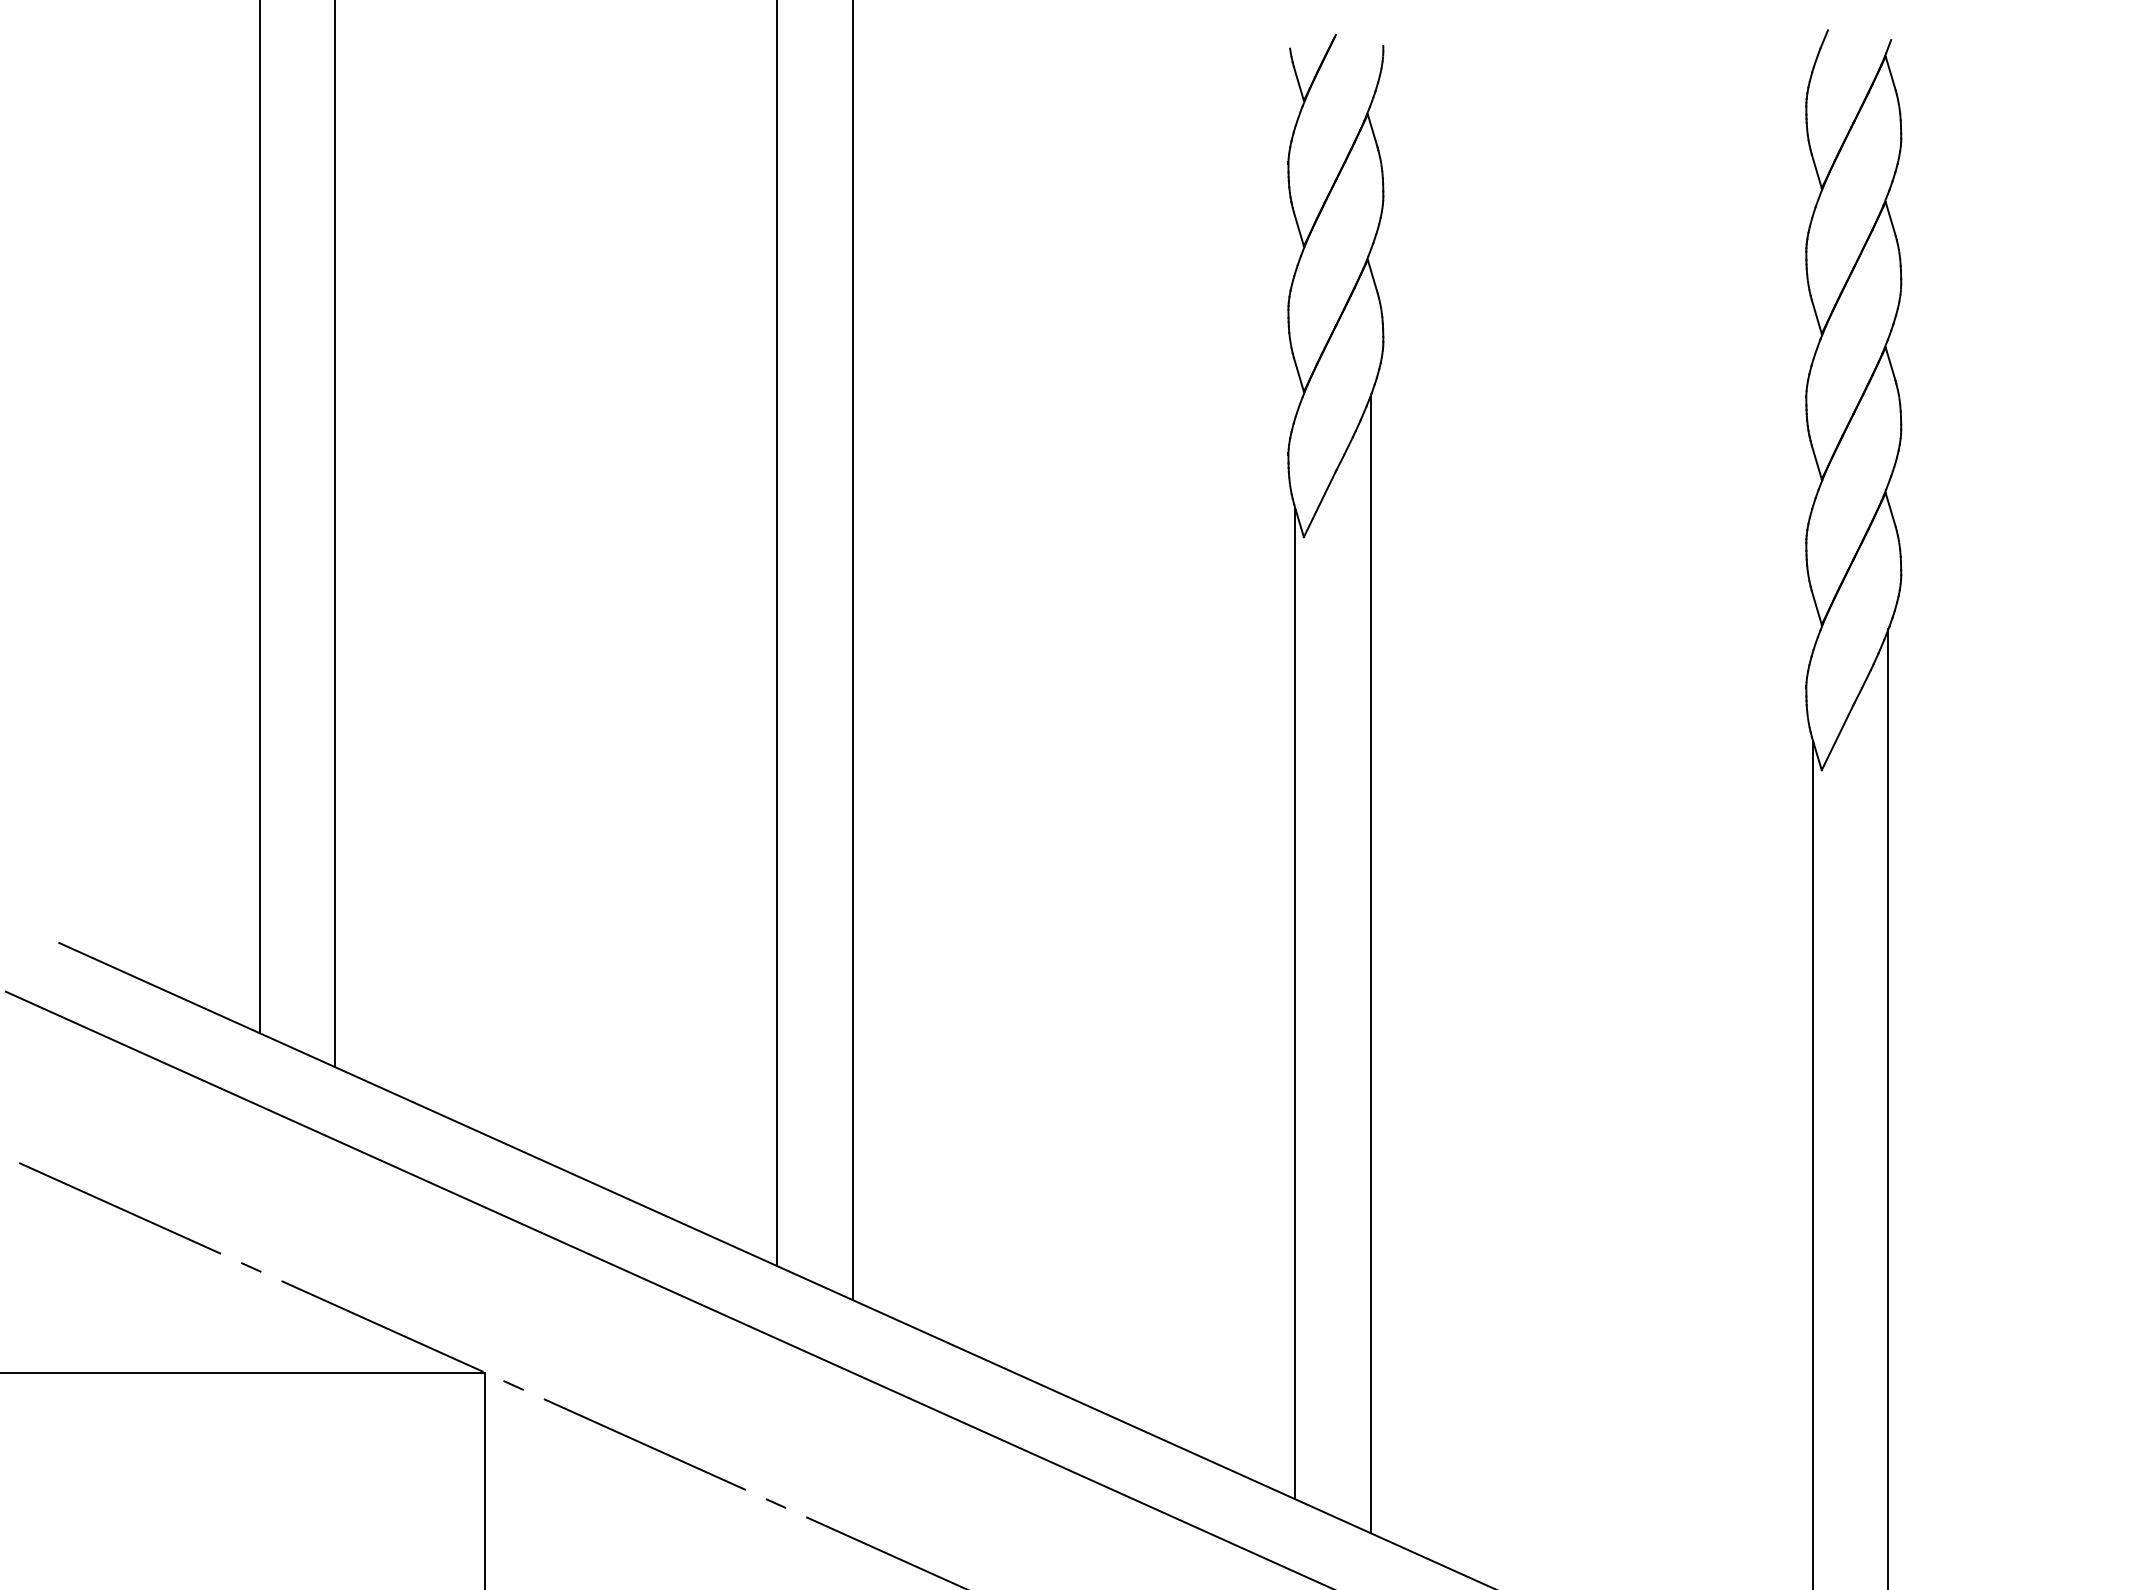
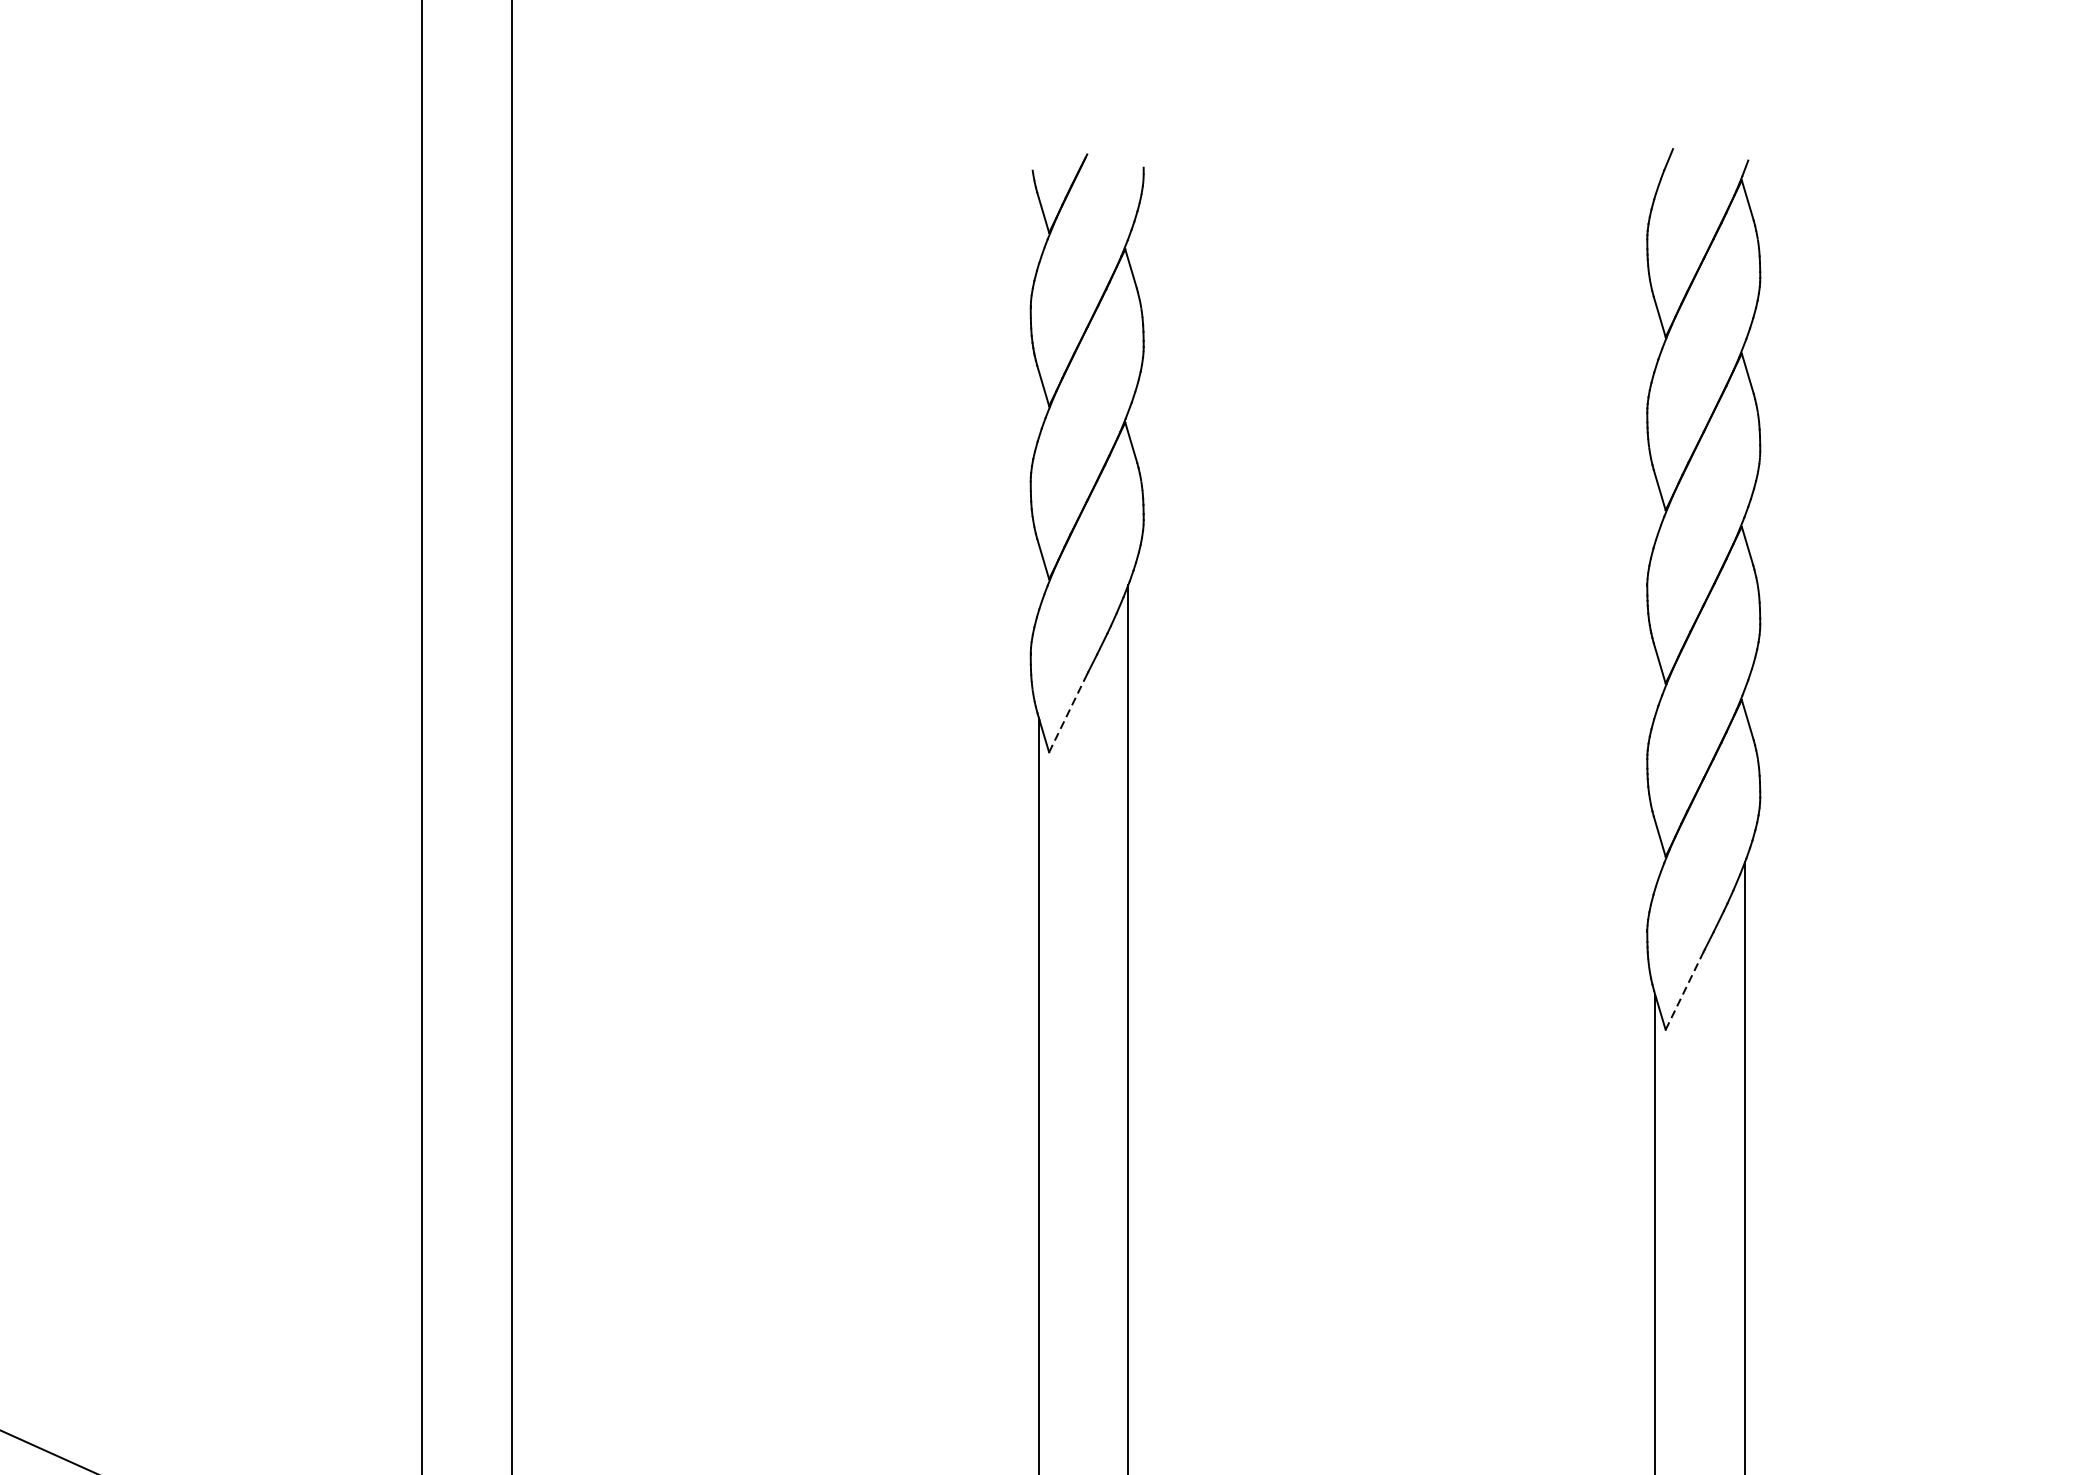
line: (1319, 504) -> (1067, 713), solid -> dashed
line: (1837, 737) -> (1684, 990), solid -> dashed

